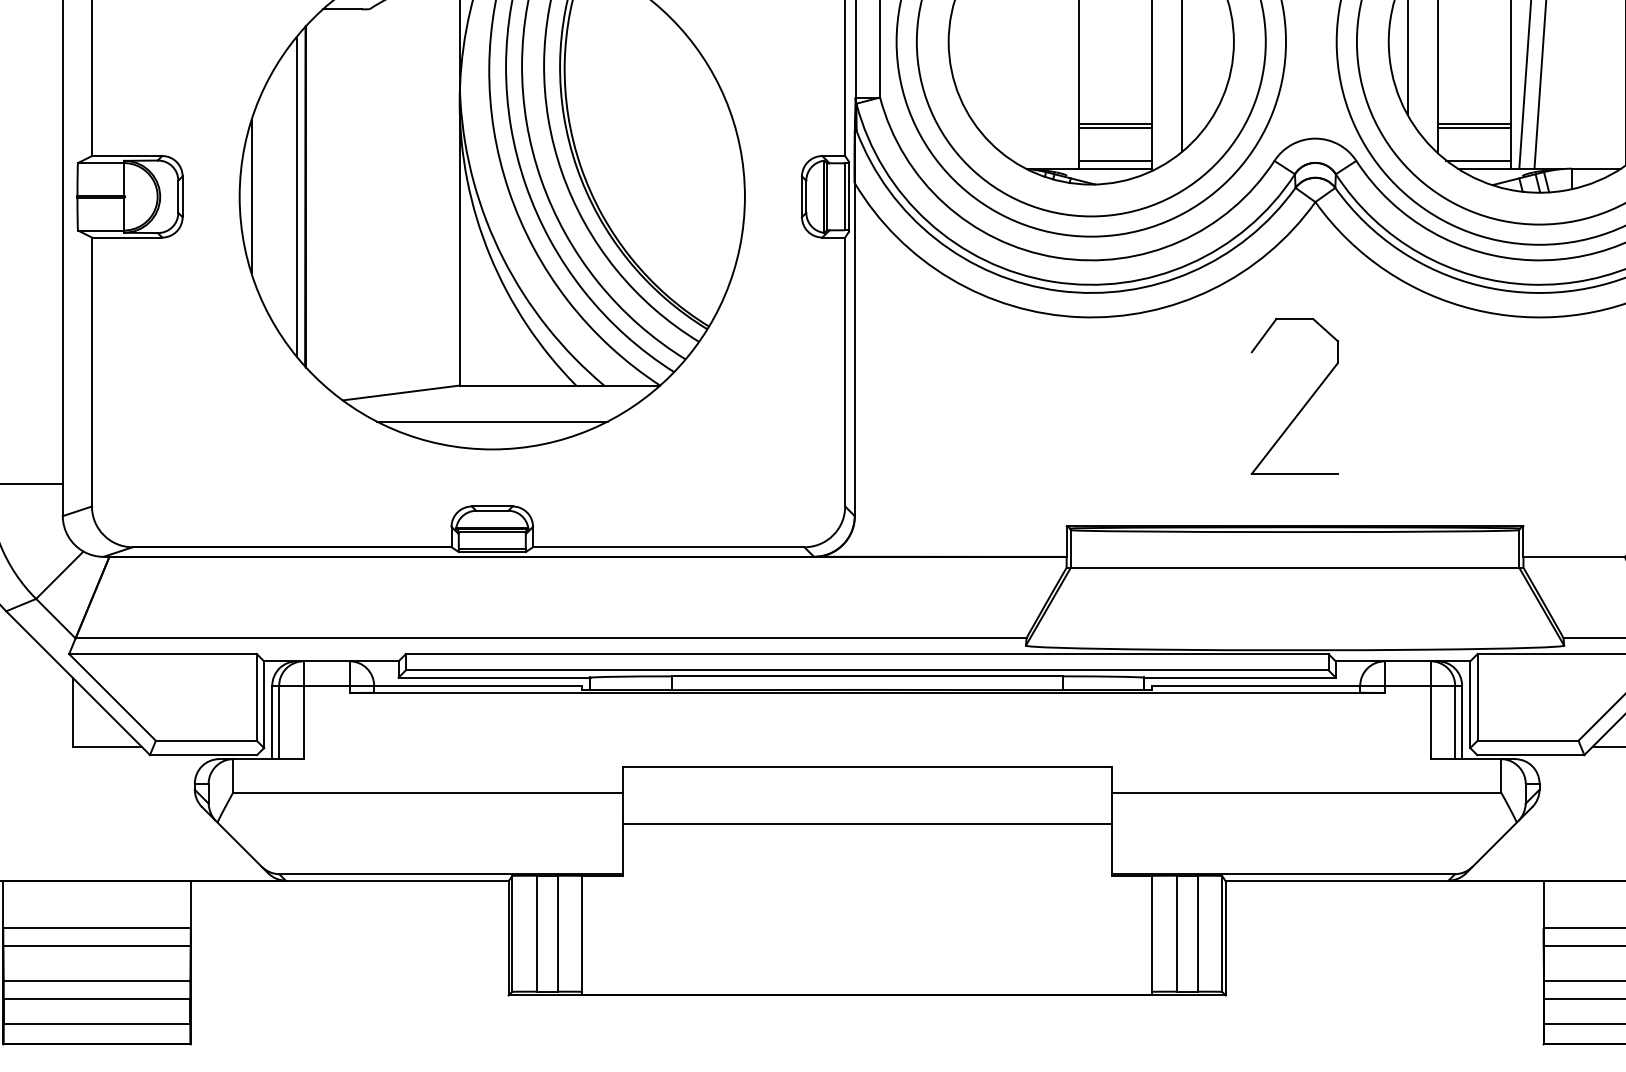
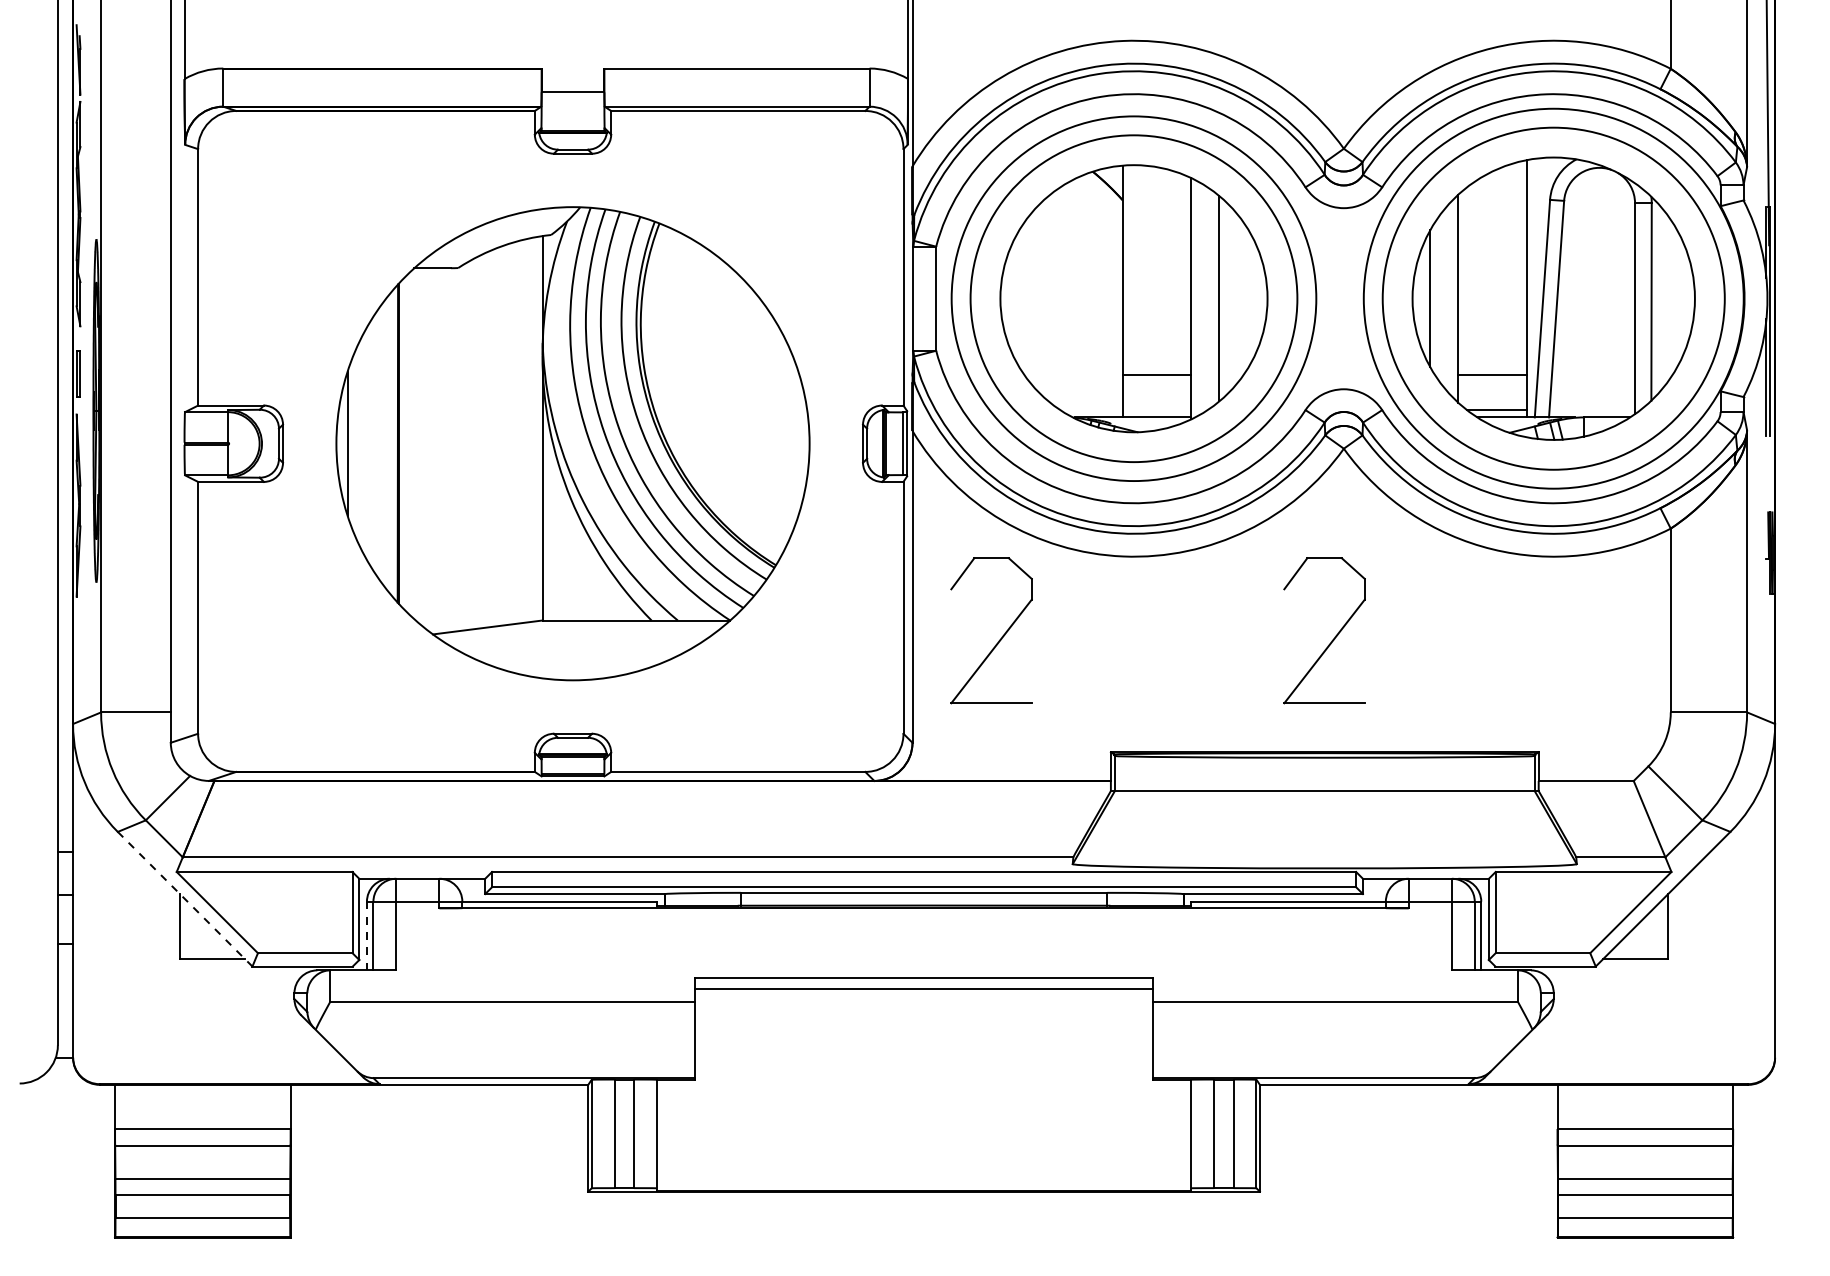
line: (1115, 128) -> (1156, 379), removed
line: (1474, 128) -> (1492, 379), removed
line: (1115, 160) -> (1156, 409), removed
line: (296, 196) -> (389, 443), removed
part: (948, 404) -> (1000, 638), added
line: (491, 421) -> (572, 654), removed
line: (78, 683) -> (185, 899), solid -> dashed
line: (271, 721) -> (366, 935), solid -> dashed
line: (867, 824) -> (924, 989), moved

